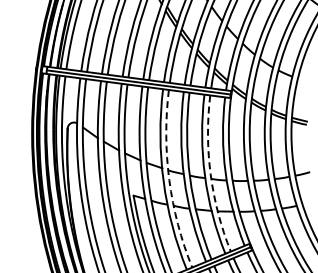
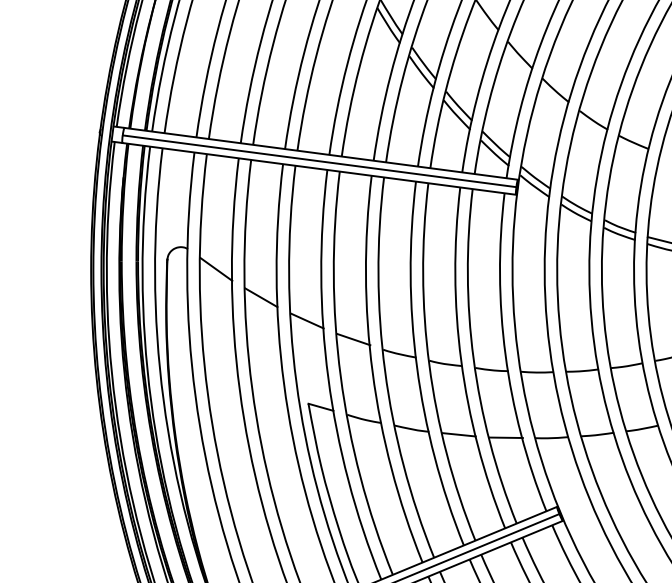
arc: (210, 174) -> (473, 358), dashed -> solid
arc: (169, 180) -> (385, 371), dashed -> solid

